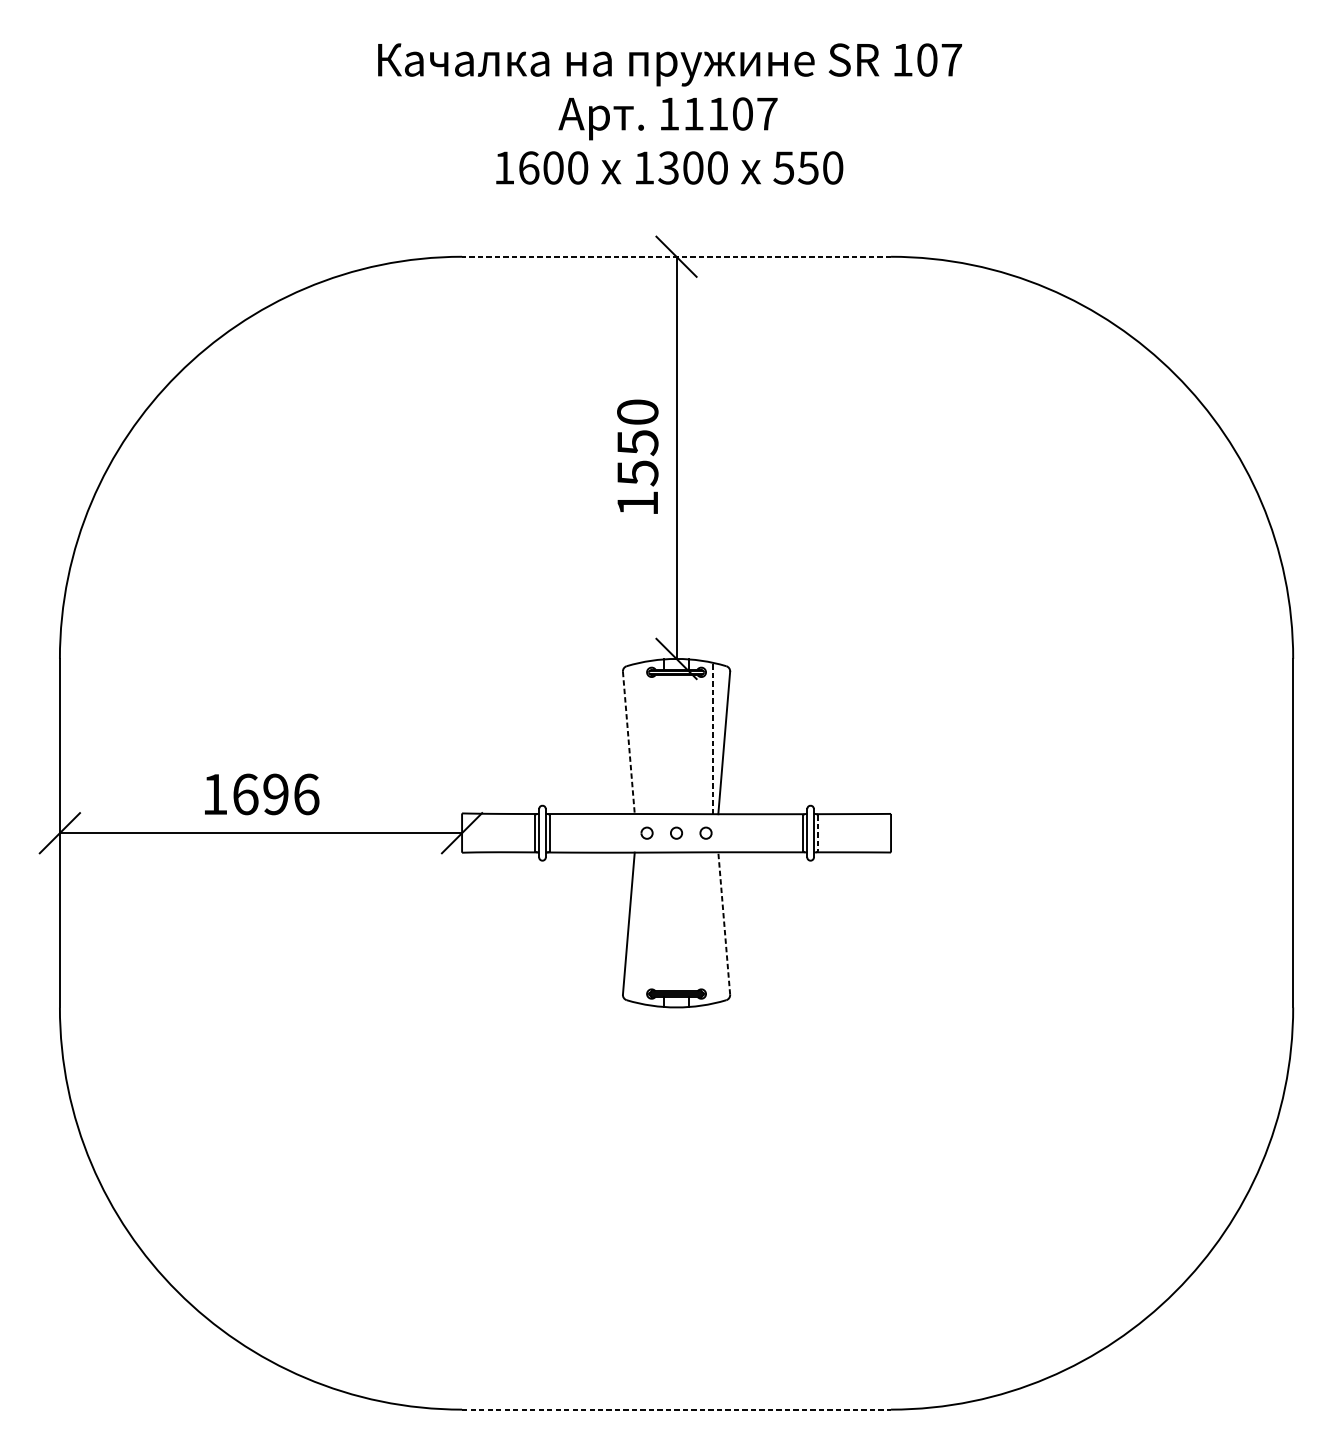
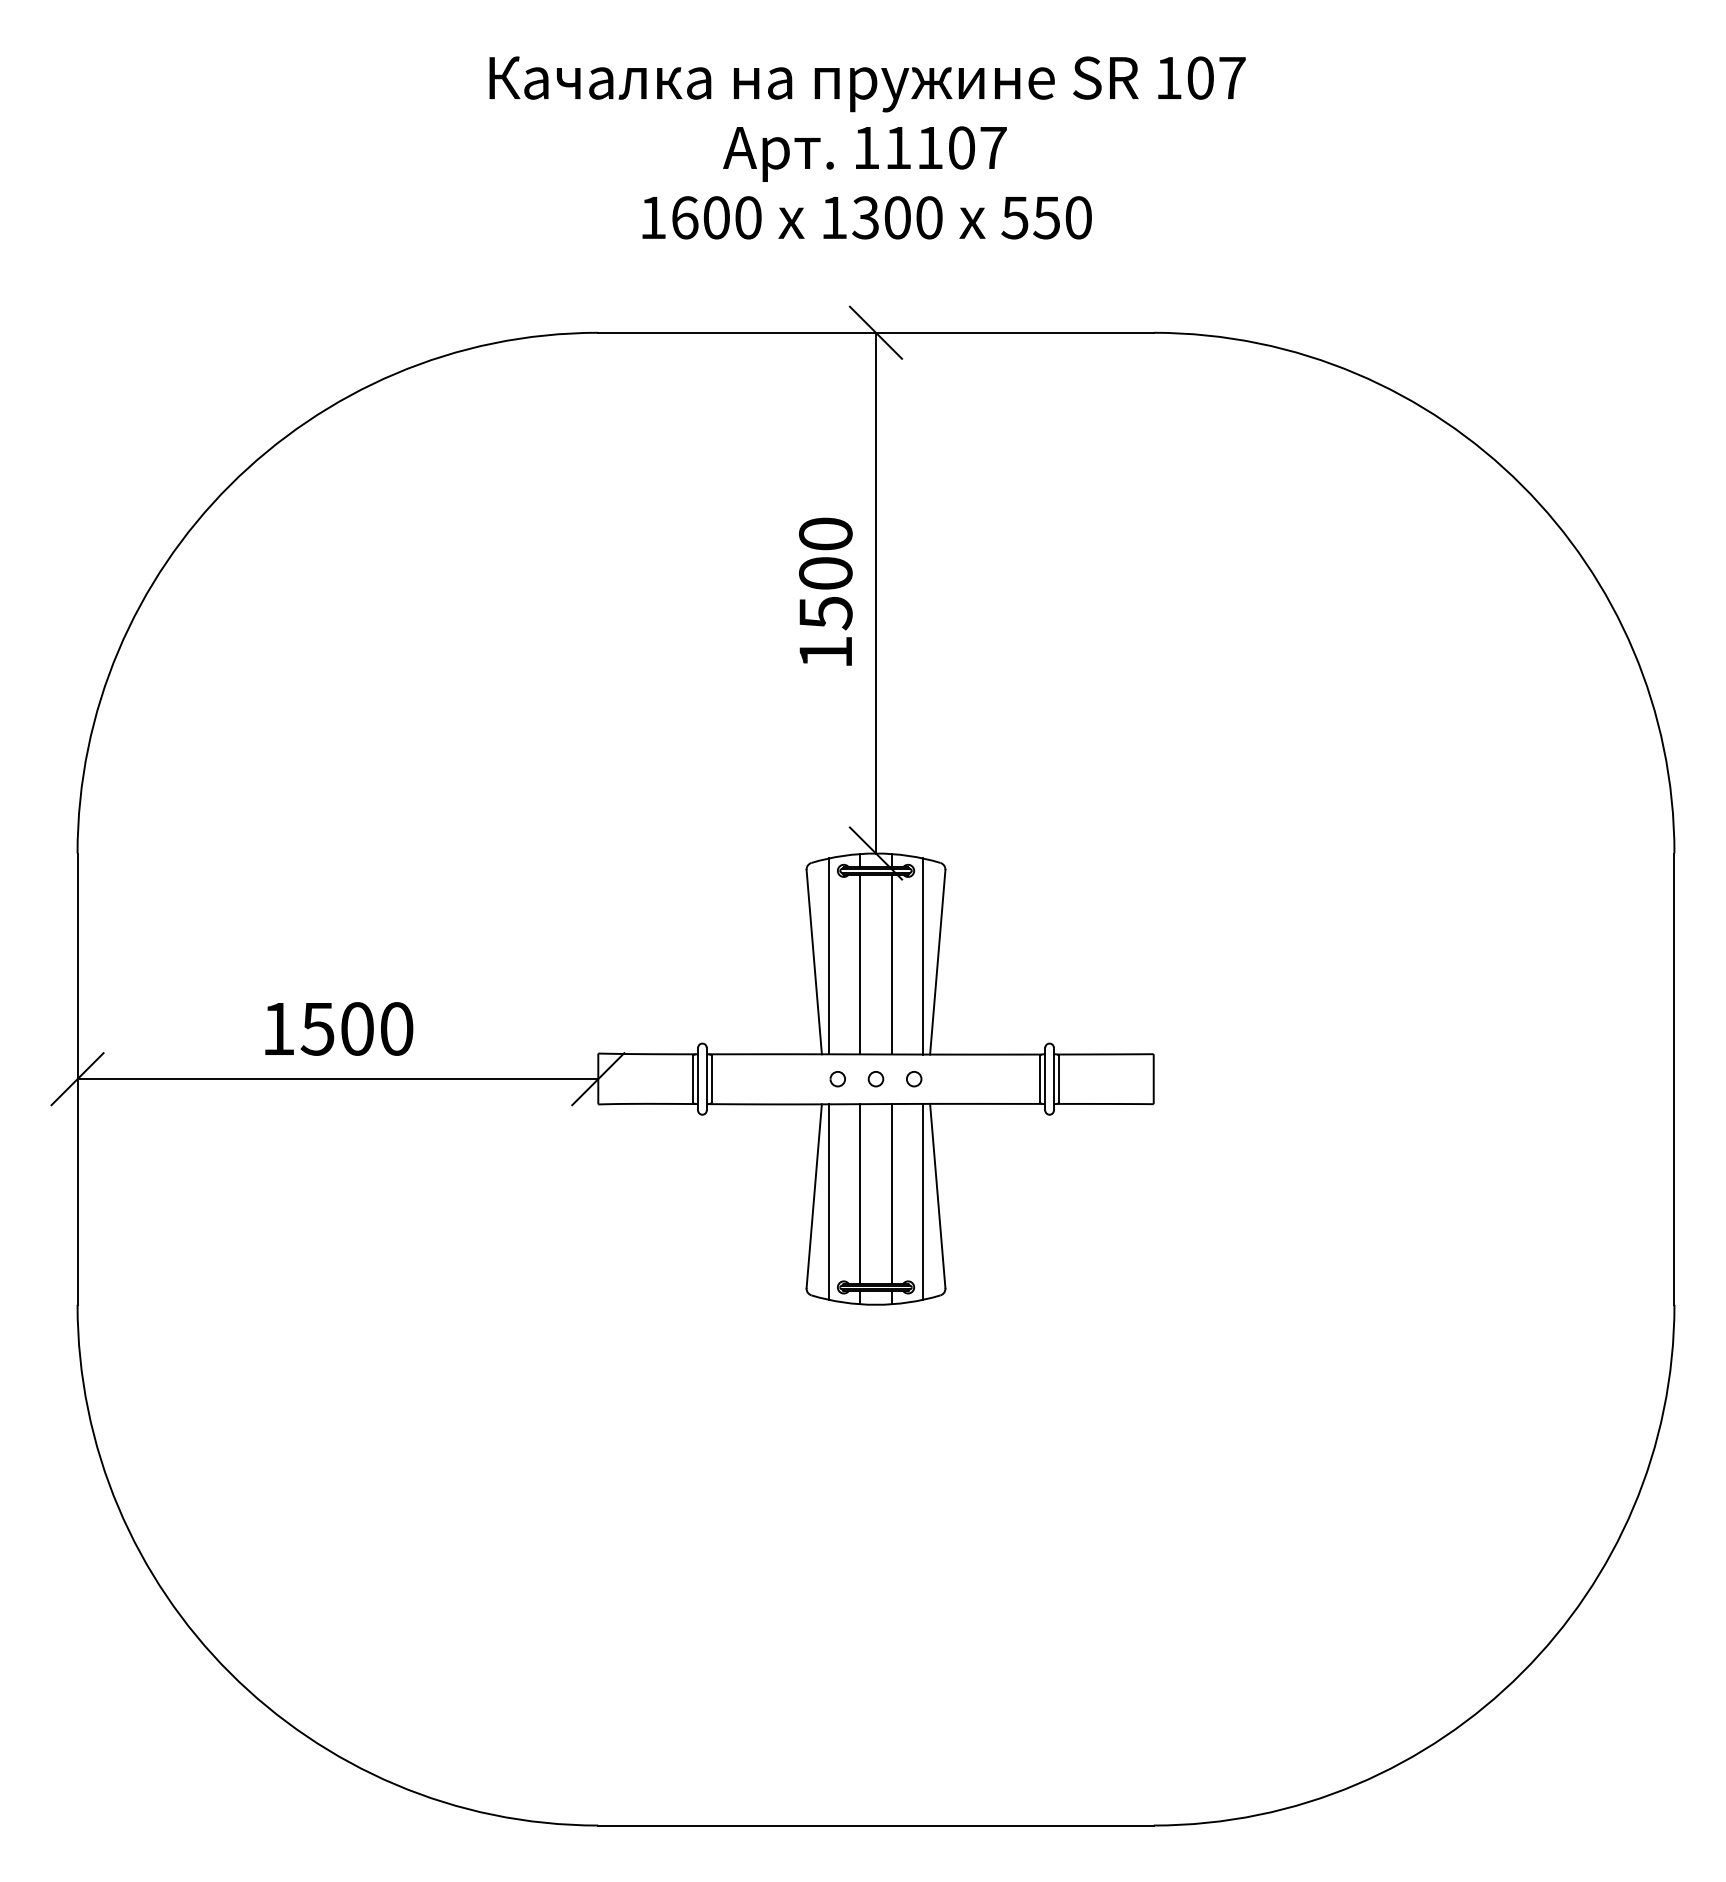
line: (676, 256) -> (876, 332), dashed -> solid
text: (637, 442) -> (825, 573), 1550 -> 1500
line: (640, 738) -> (829, 956), added
line: (712, 738) -> (922, 956), dashed -> solid
line: (629, 743) -> (814, 962), dashed -> solid
line: (664, 744) -> (860, 964), added
line: (688, 744) -> (891, 964), added
text: (275, 794) -> (356, 1028), 1696 -> 1500
line: (818, 833) -> (1059, 1079), dashed -> solid
line: (664, 921) -> (860, 1193), added
line: (688, 921) -> (891, 1193), added
line: (724, 923) -> (937, 1195), dashed -> solid
line: (640, 927) -> (829, 1201), added
line: (712, 927) -> (922, 1201), added
line: (676, 1409) -> (876, 1825), dashed -> solid

